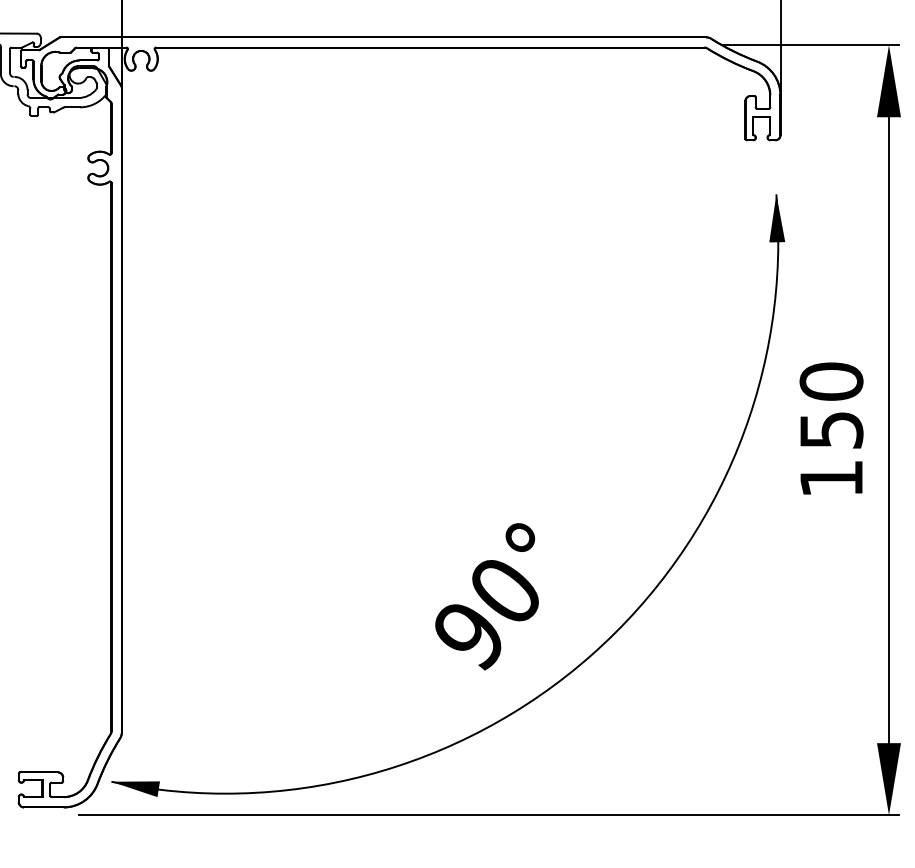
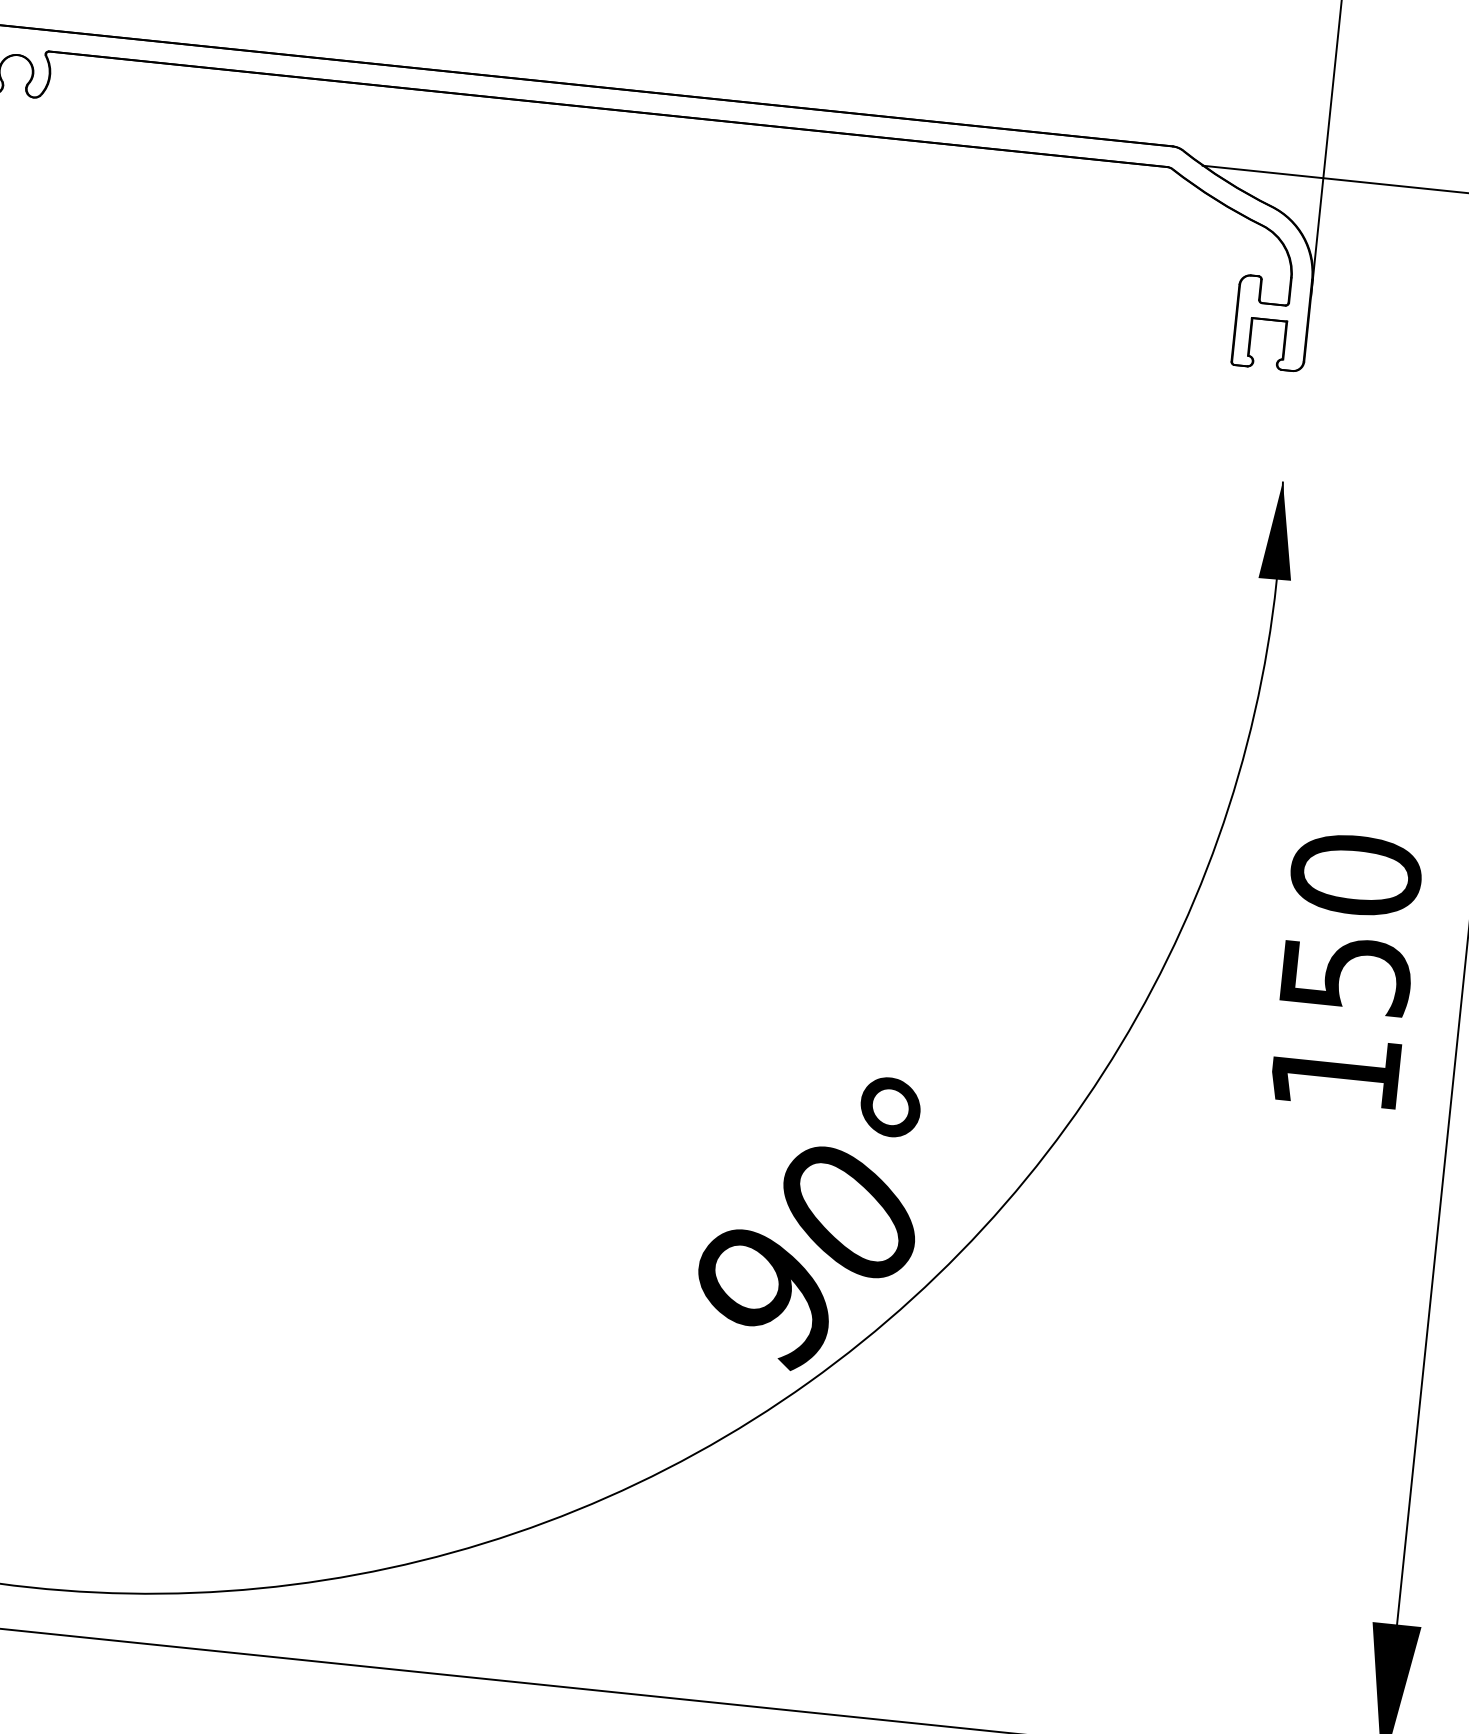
text: (486, 596) -> (809, 1220), moved

